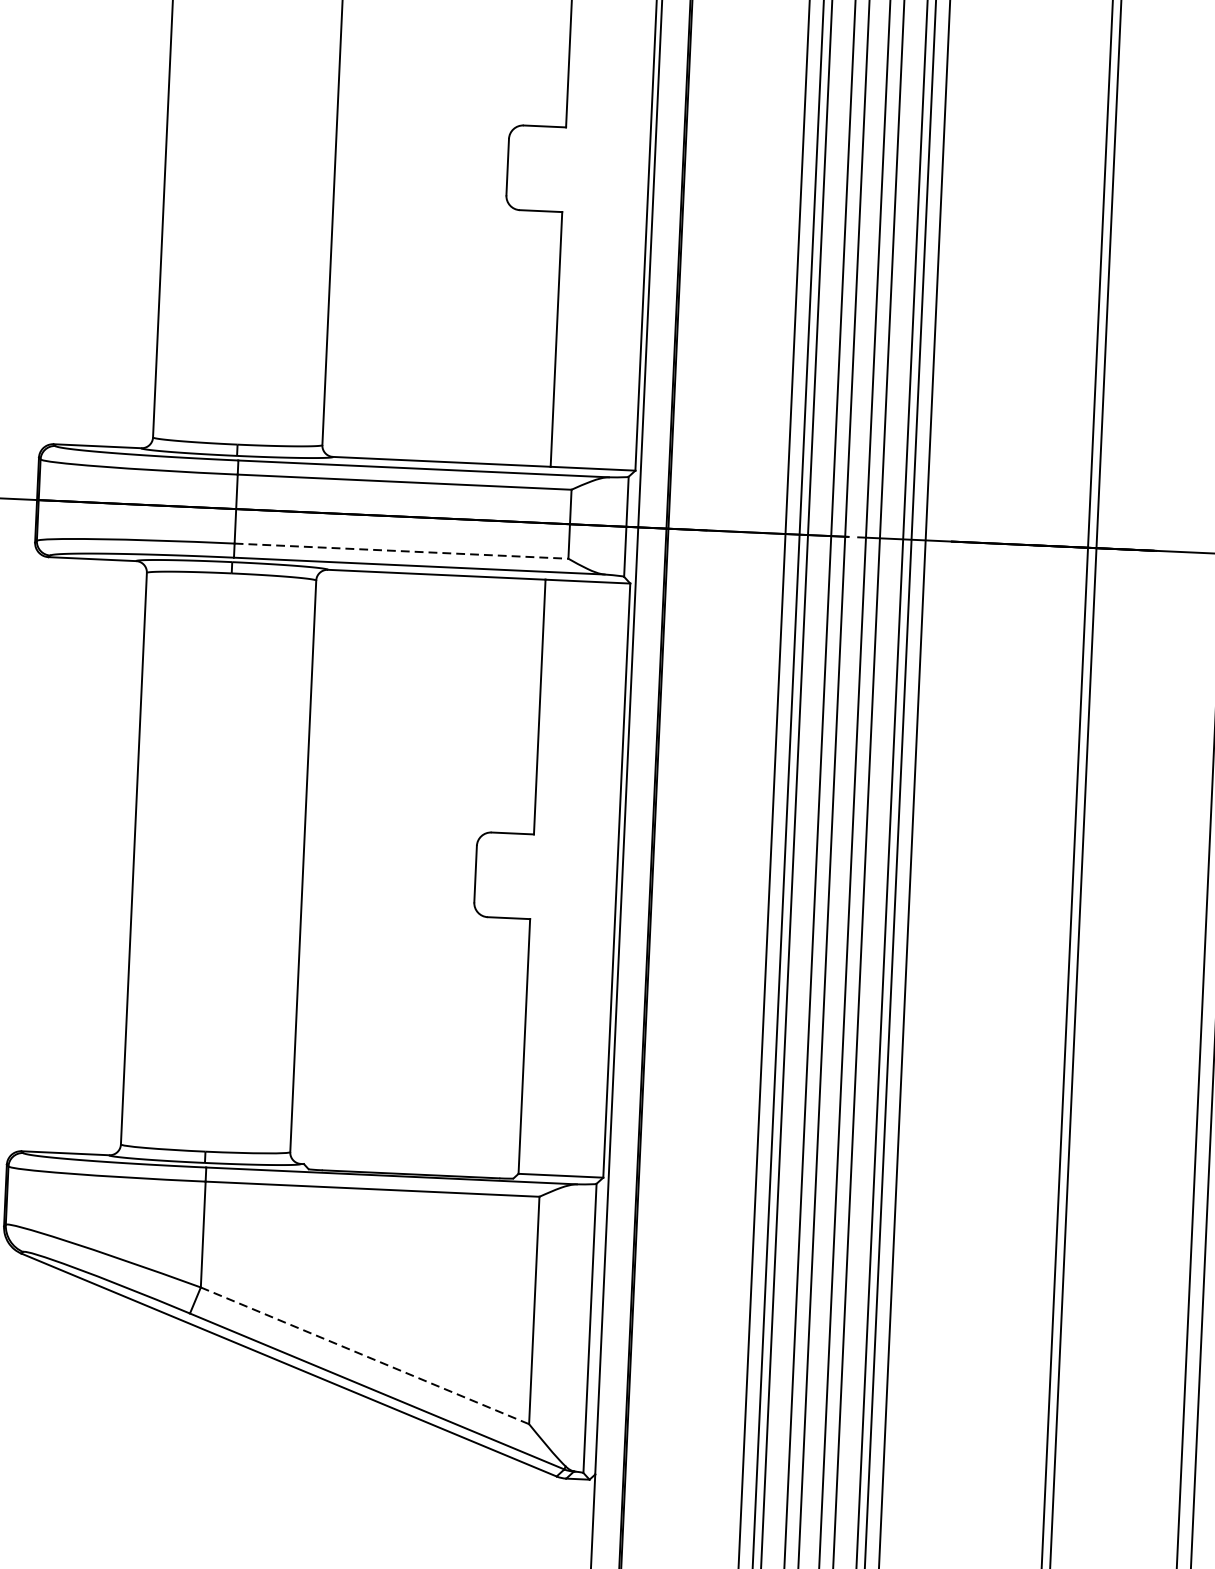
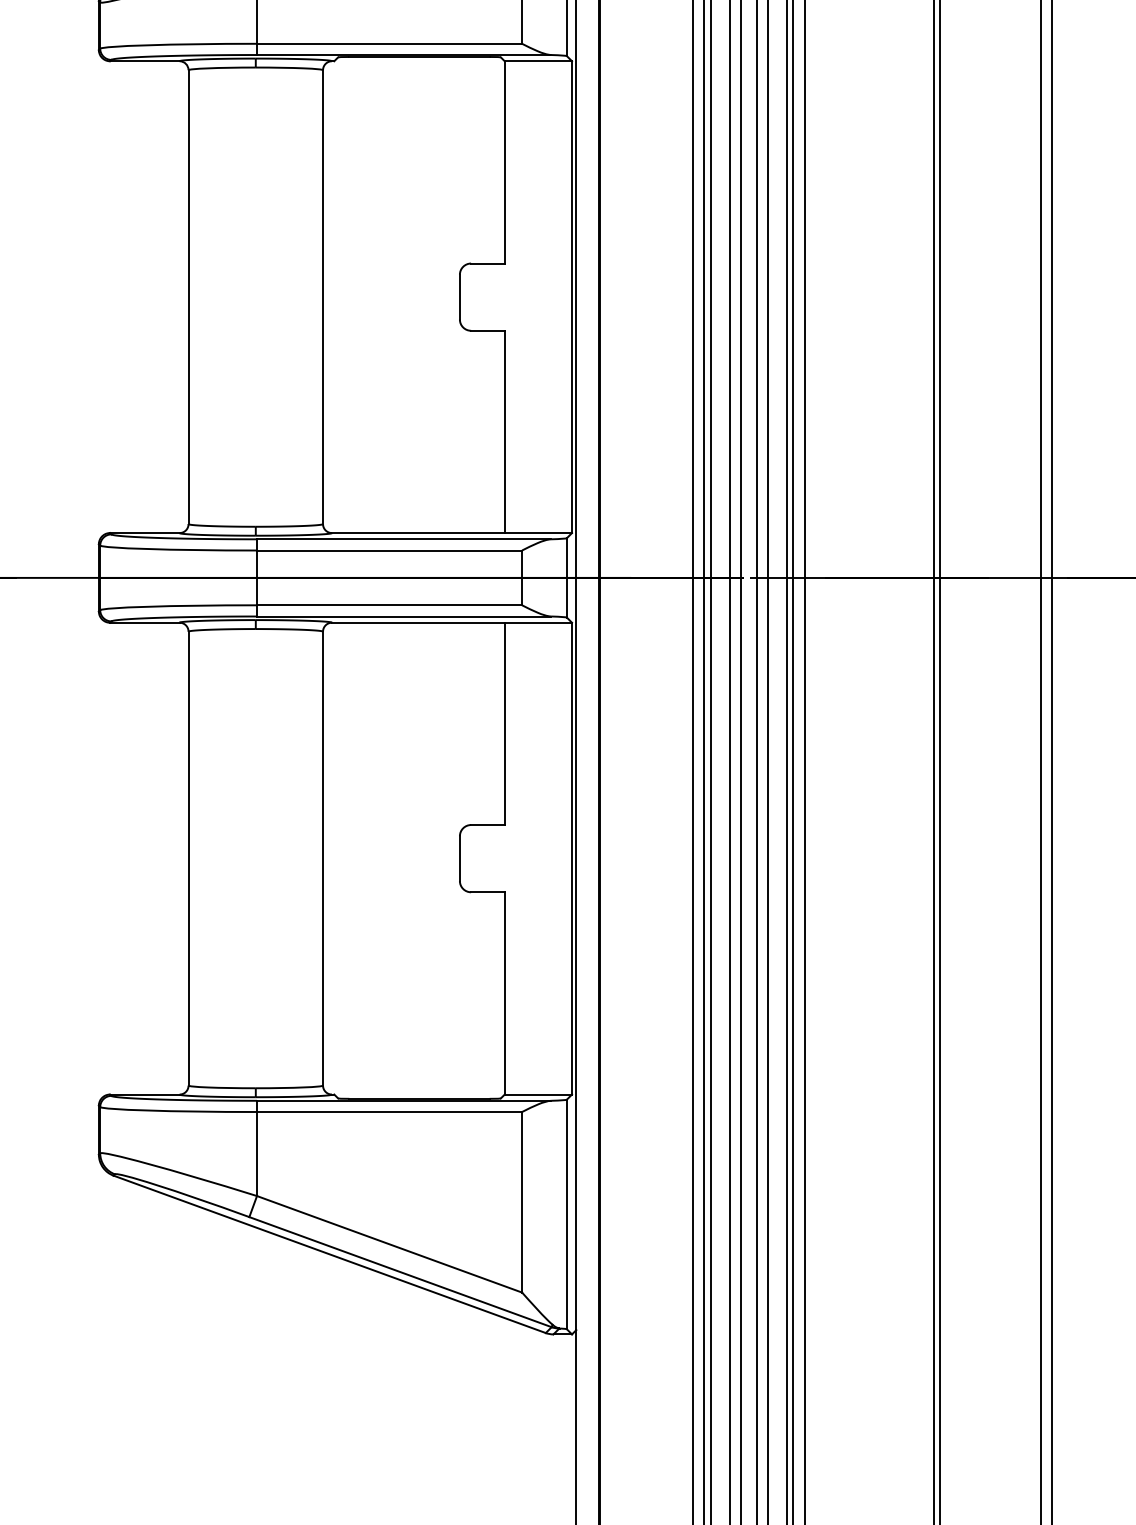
line: (401, 551) -> (389, 605), dashed -> solid
line: (366, 1356) -> (390, 1244), dashed -> solid

